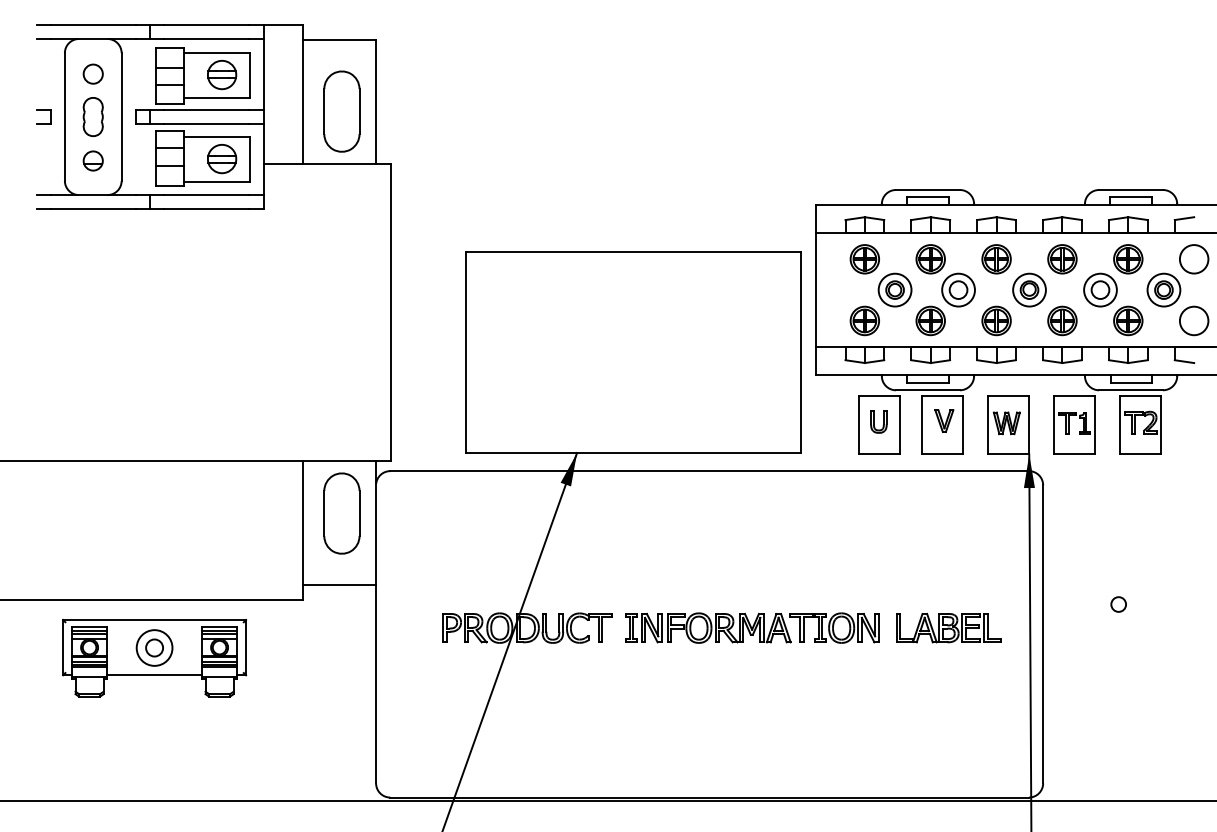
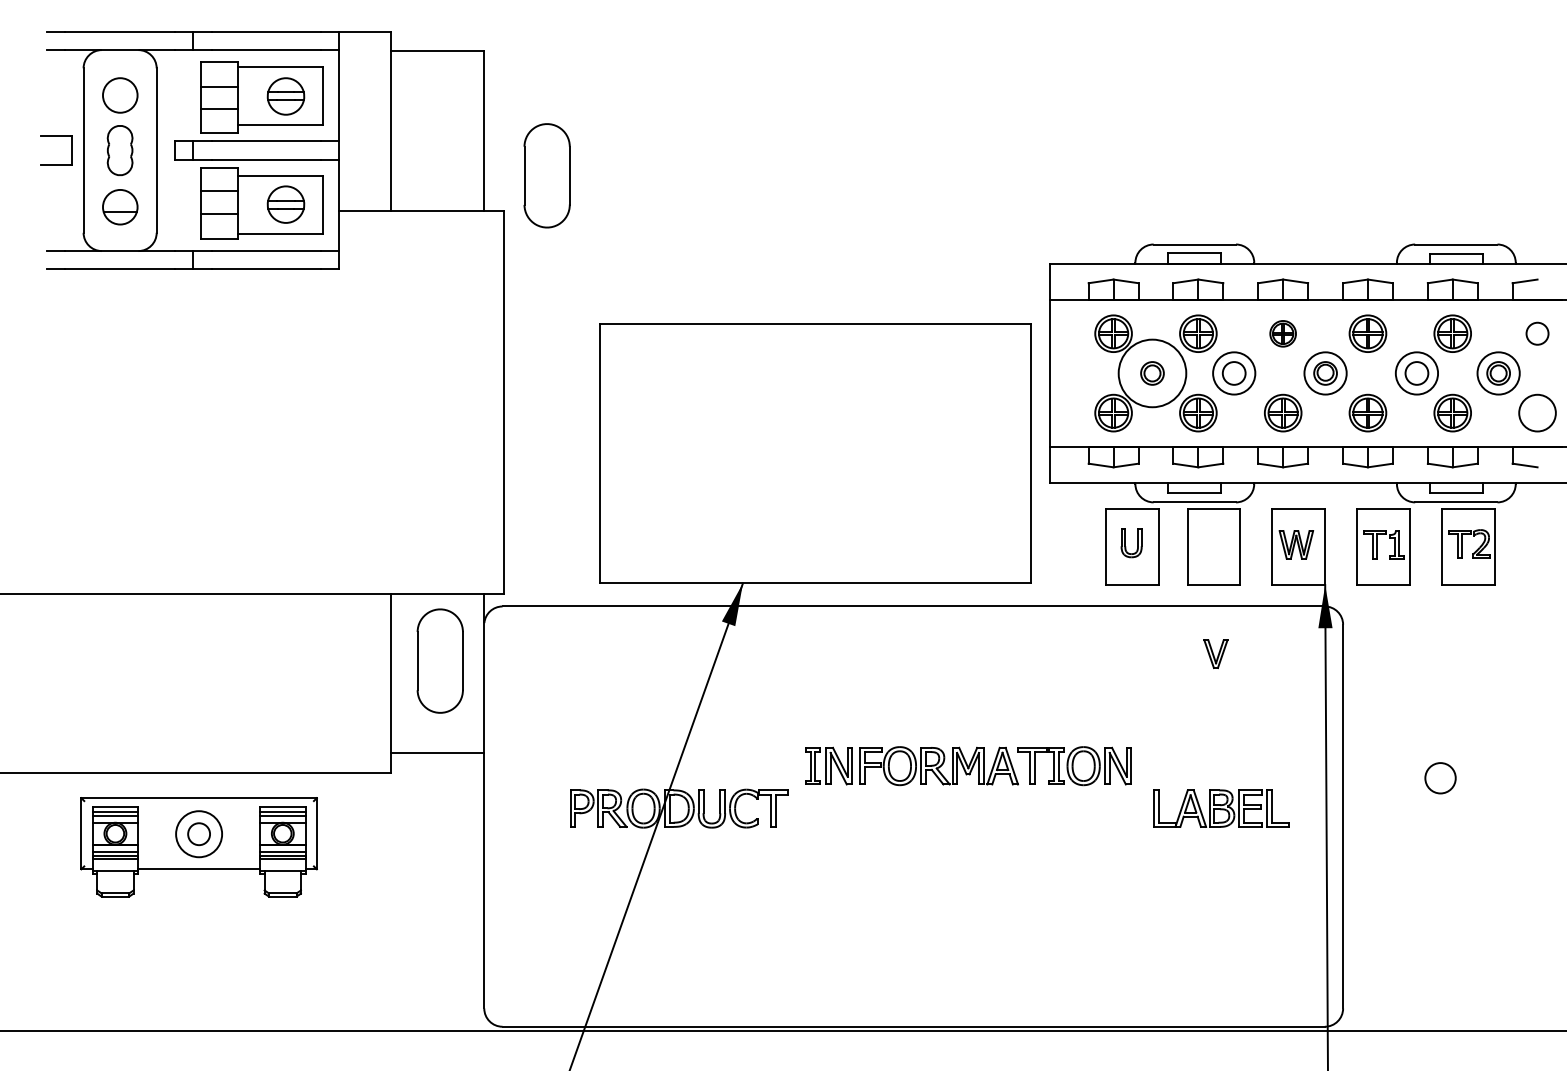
circle: (92, 73) -> (119, 94), size x1.4
part: (341, 111) -> (546, 175), moved
part: (43, 116) -> (56, 149), size x1.6
part: (92, 160) -> (119, 206), size x1.4
part: (996, 259) -> (1283, 334), size x0.7
circle: (1193, 259) -> (1536, 334), size x0.6
circle: (894, 289) -> (1151, 372), size x1.6
part: (944, 420) -> (1216, 653), moved
circle: (1118, 604) -> (1440, 778), size x1.6
part: (752, 627) -> (968, 765), moved

